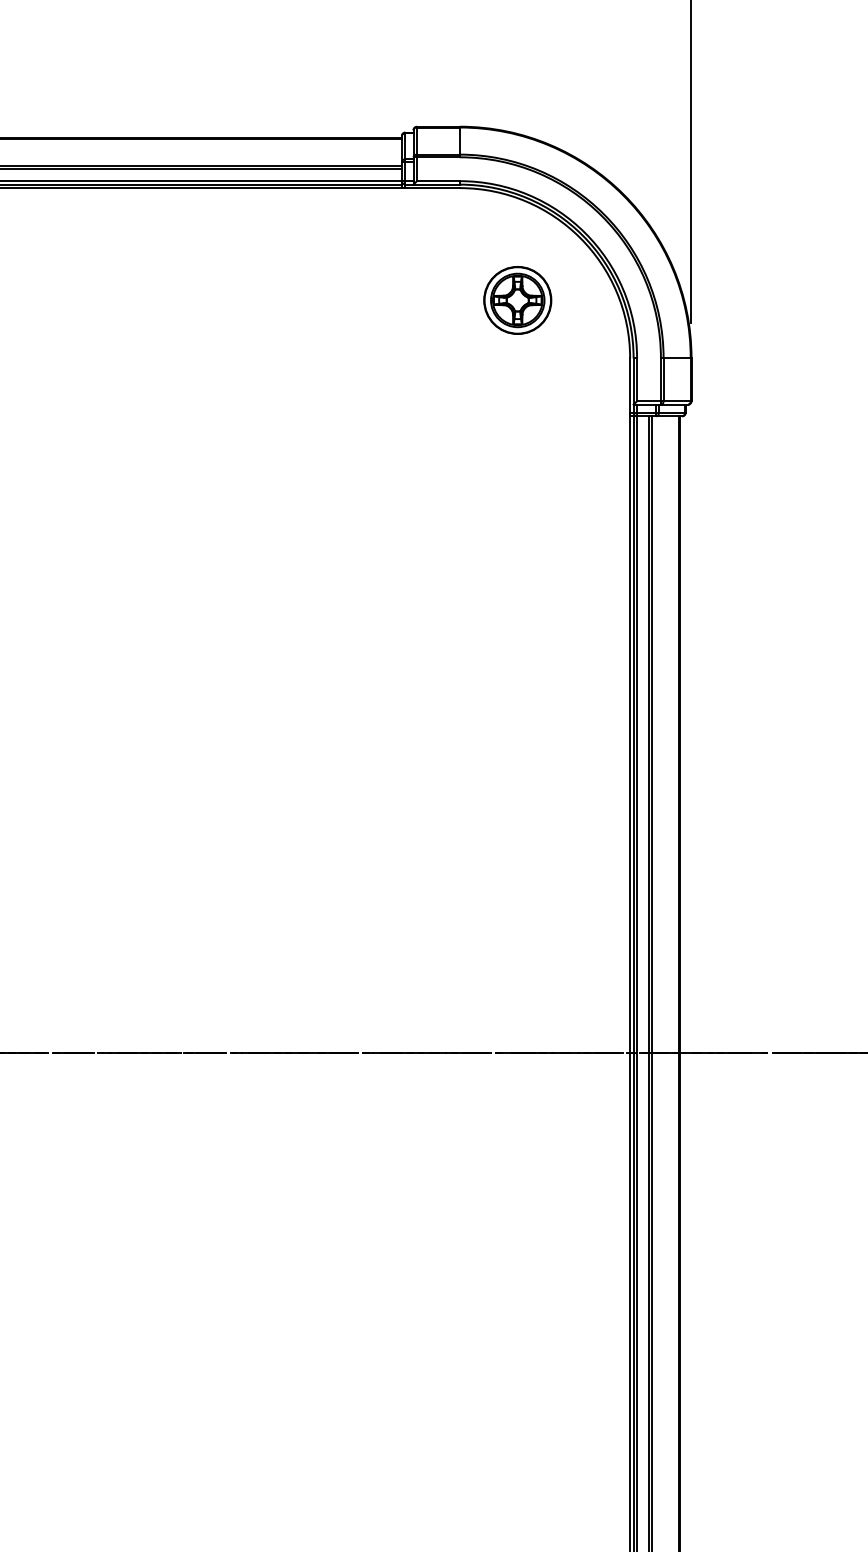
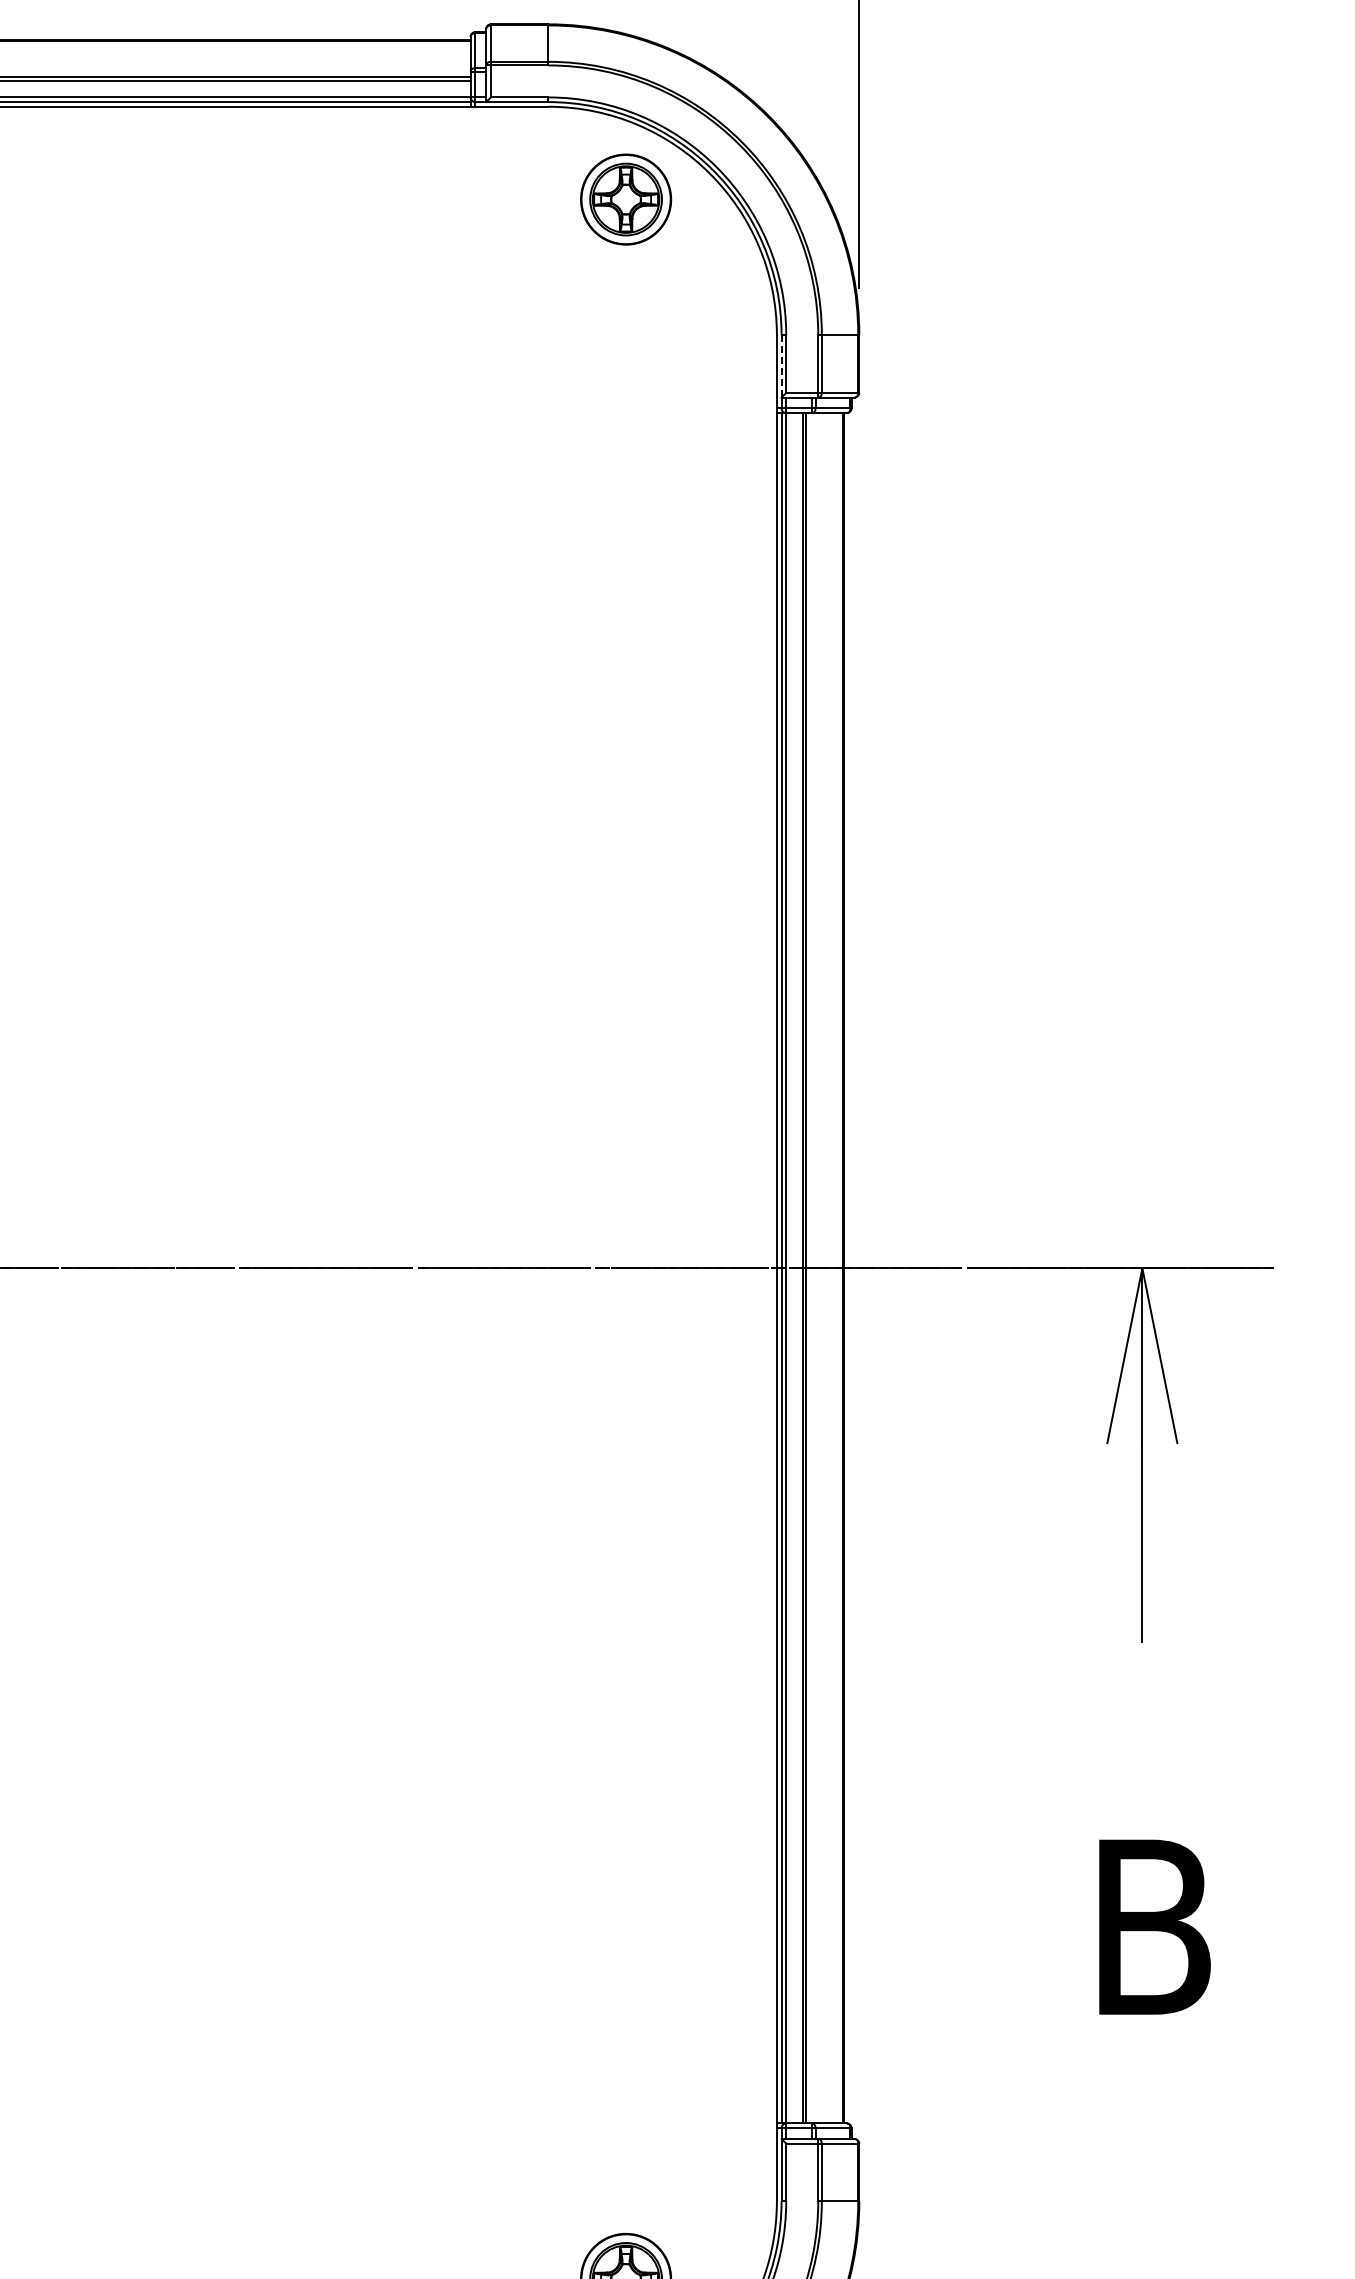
part: (518, 300) -> (626, 199), moved
line: (633, 381) -> (781, 366), solid -> dashed

